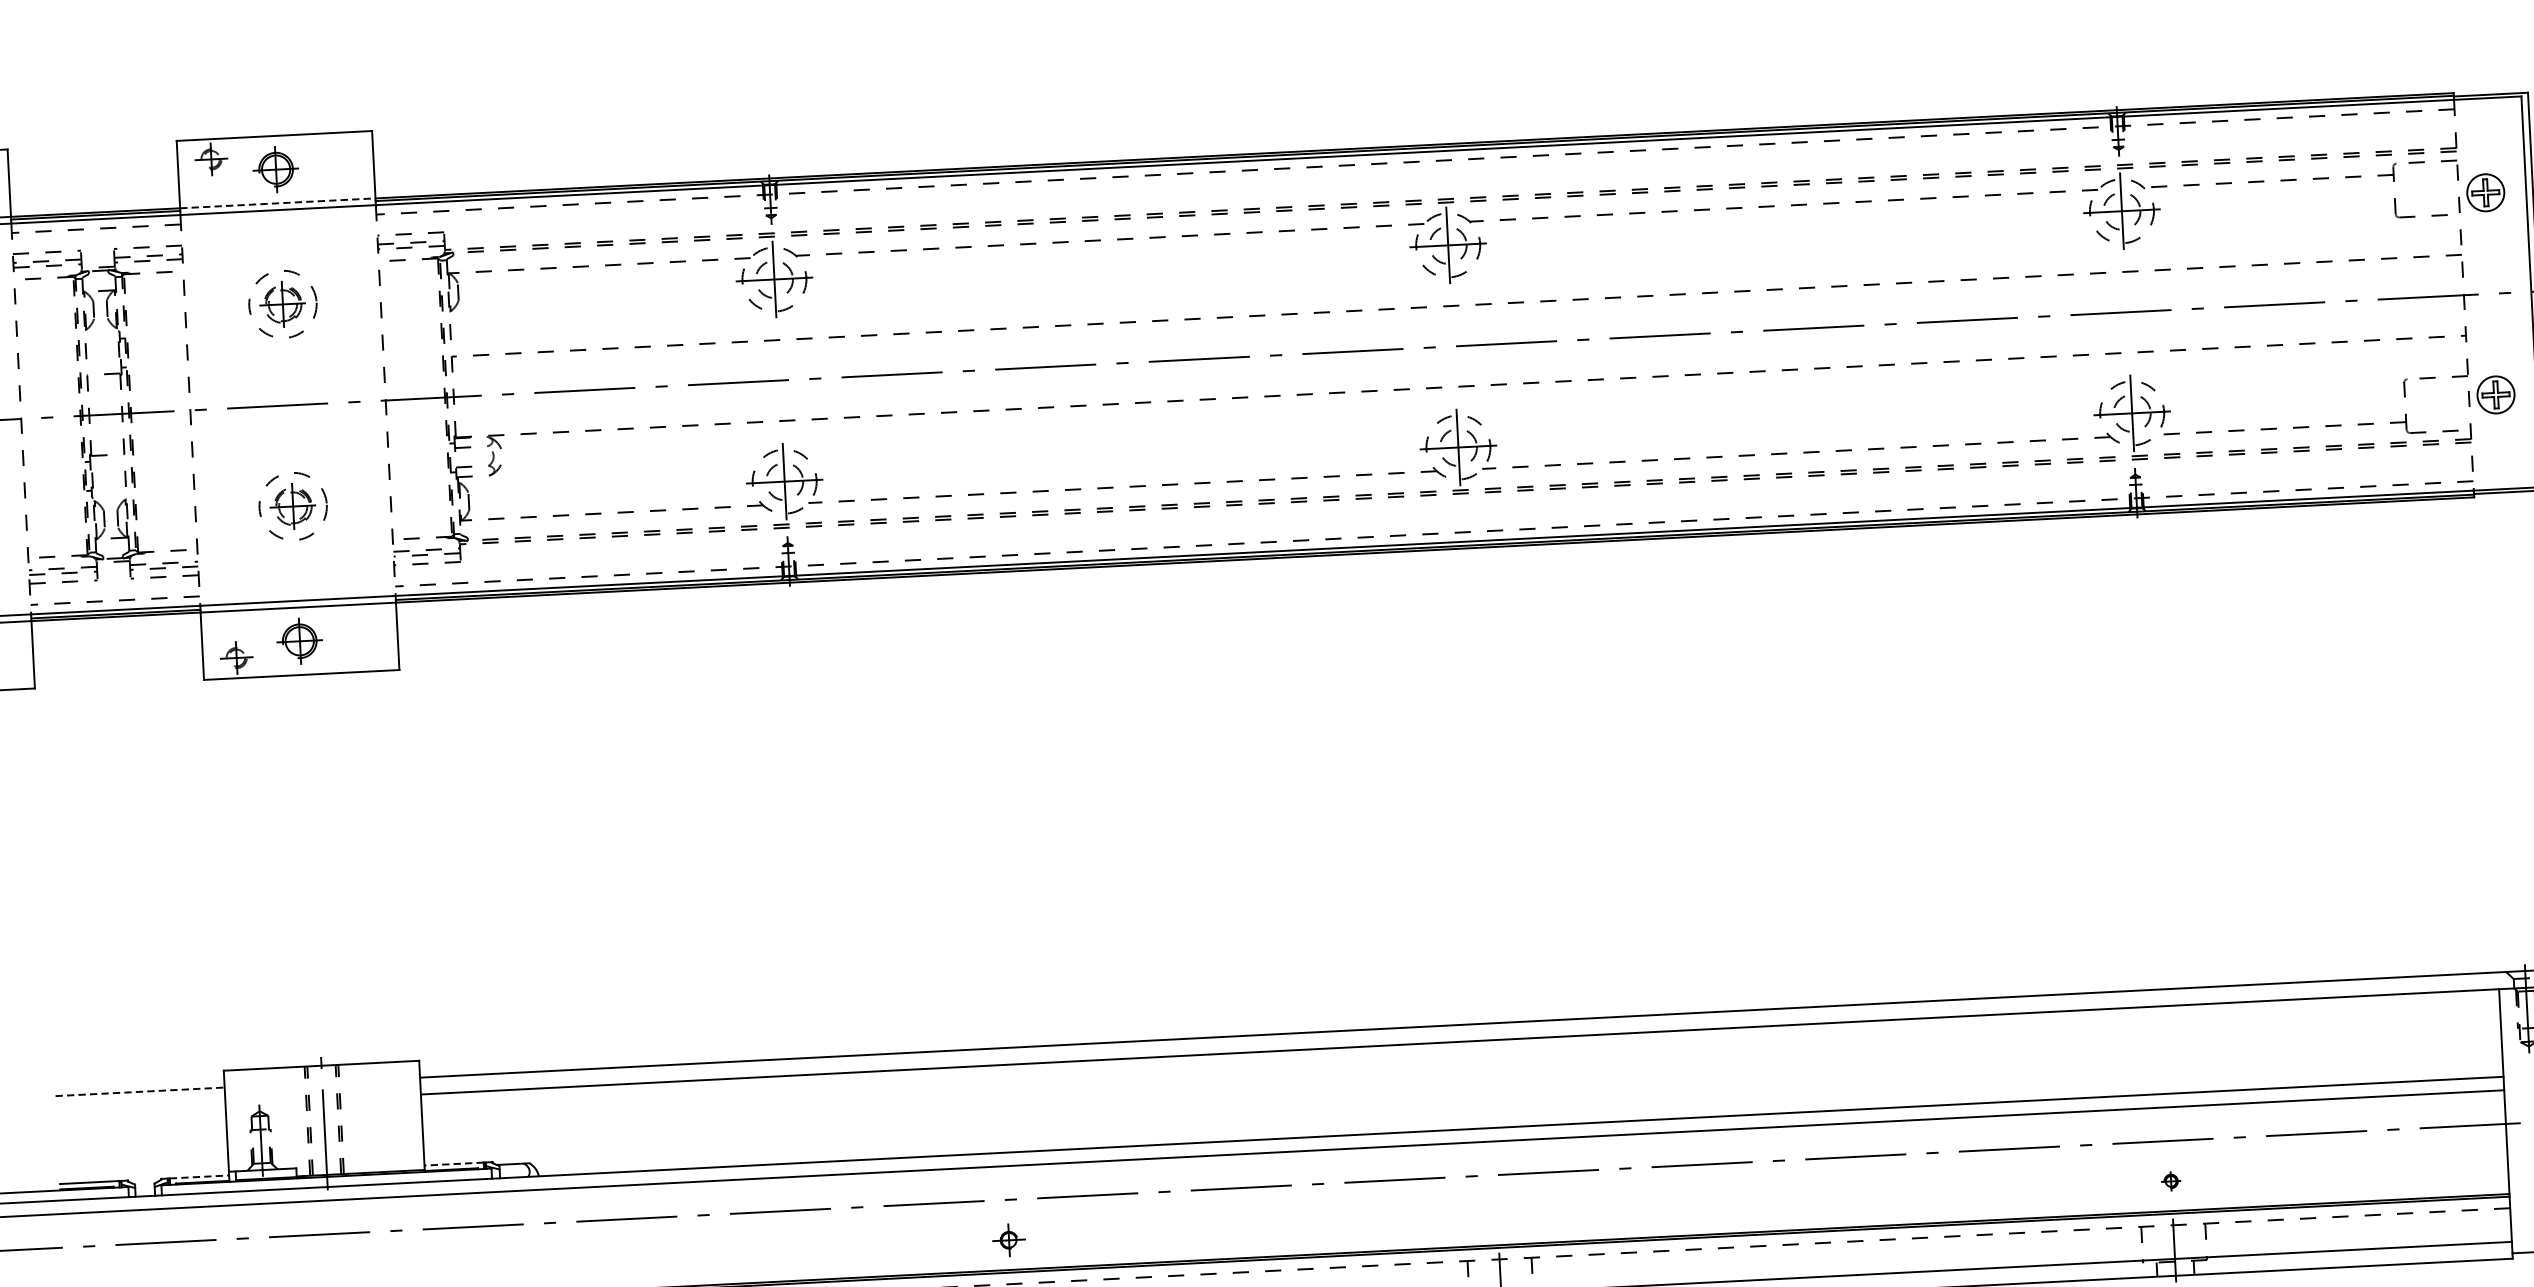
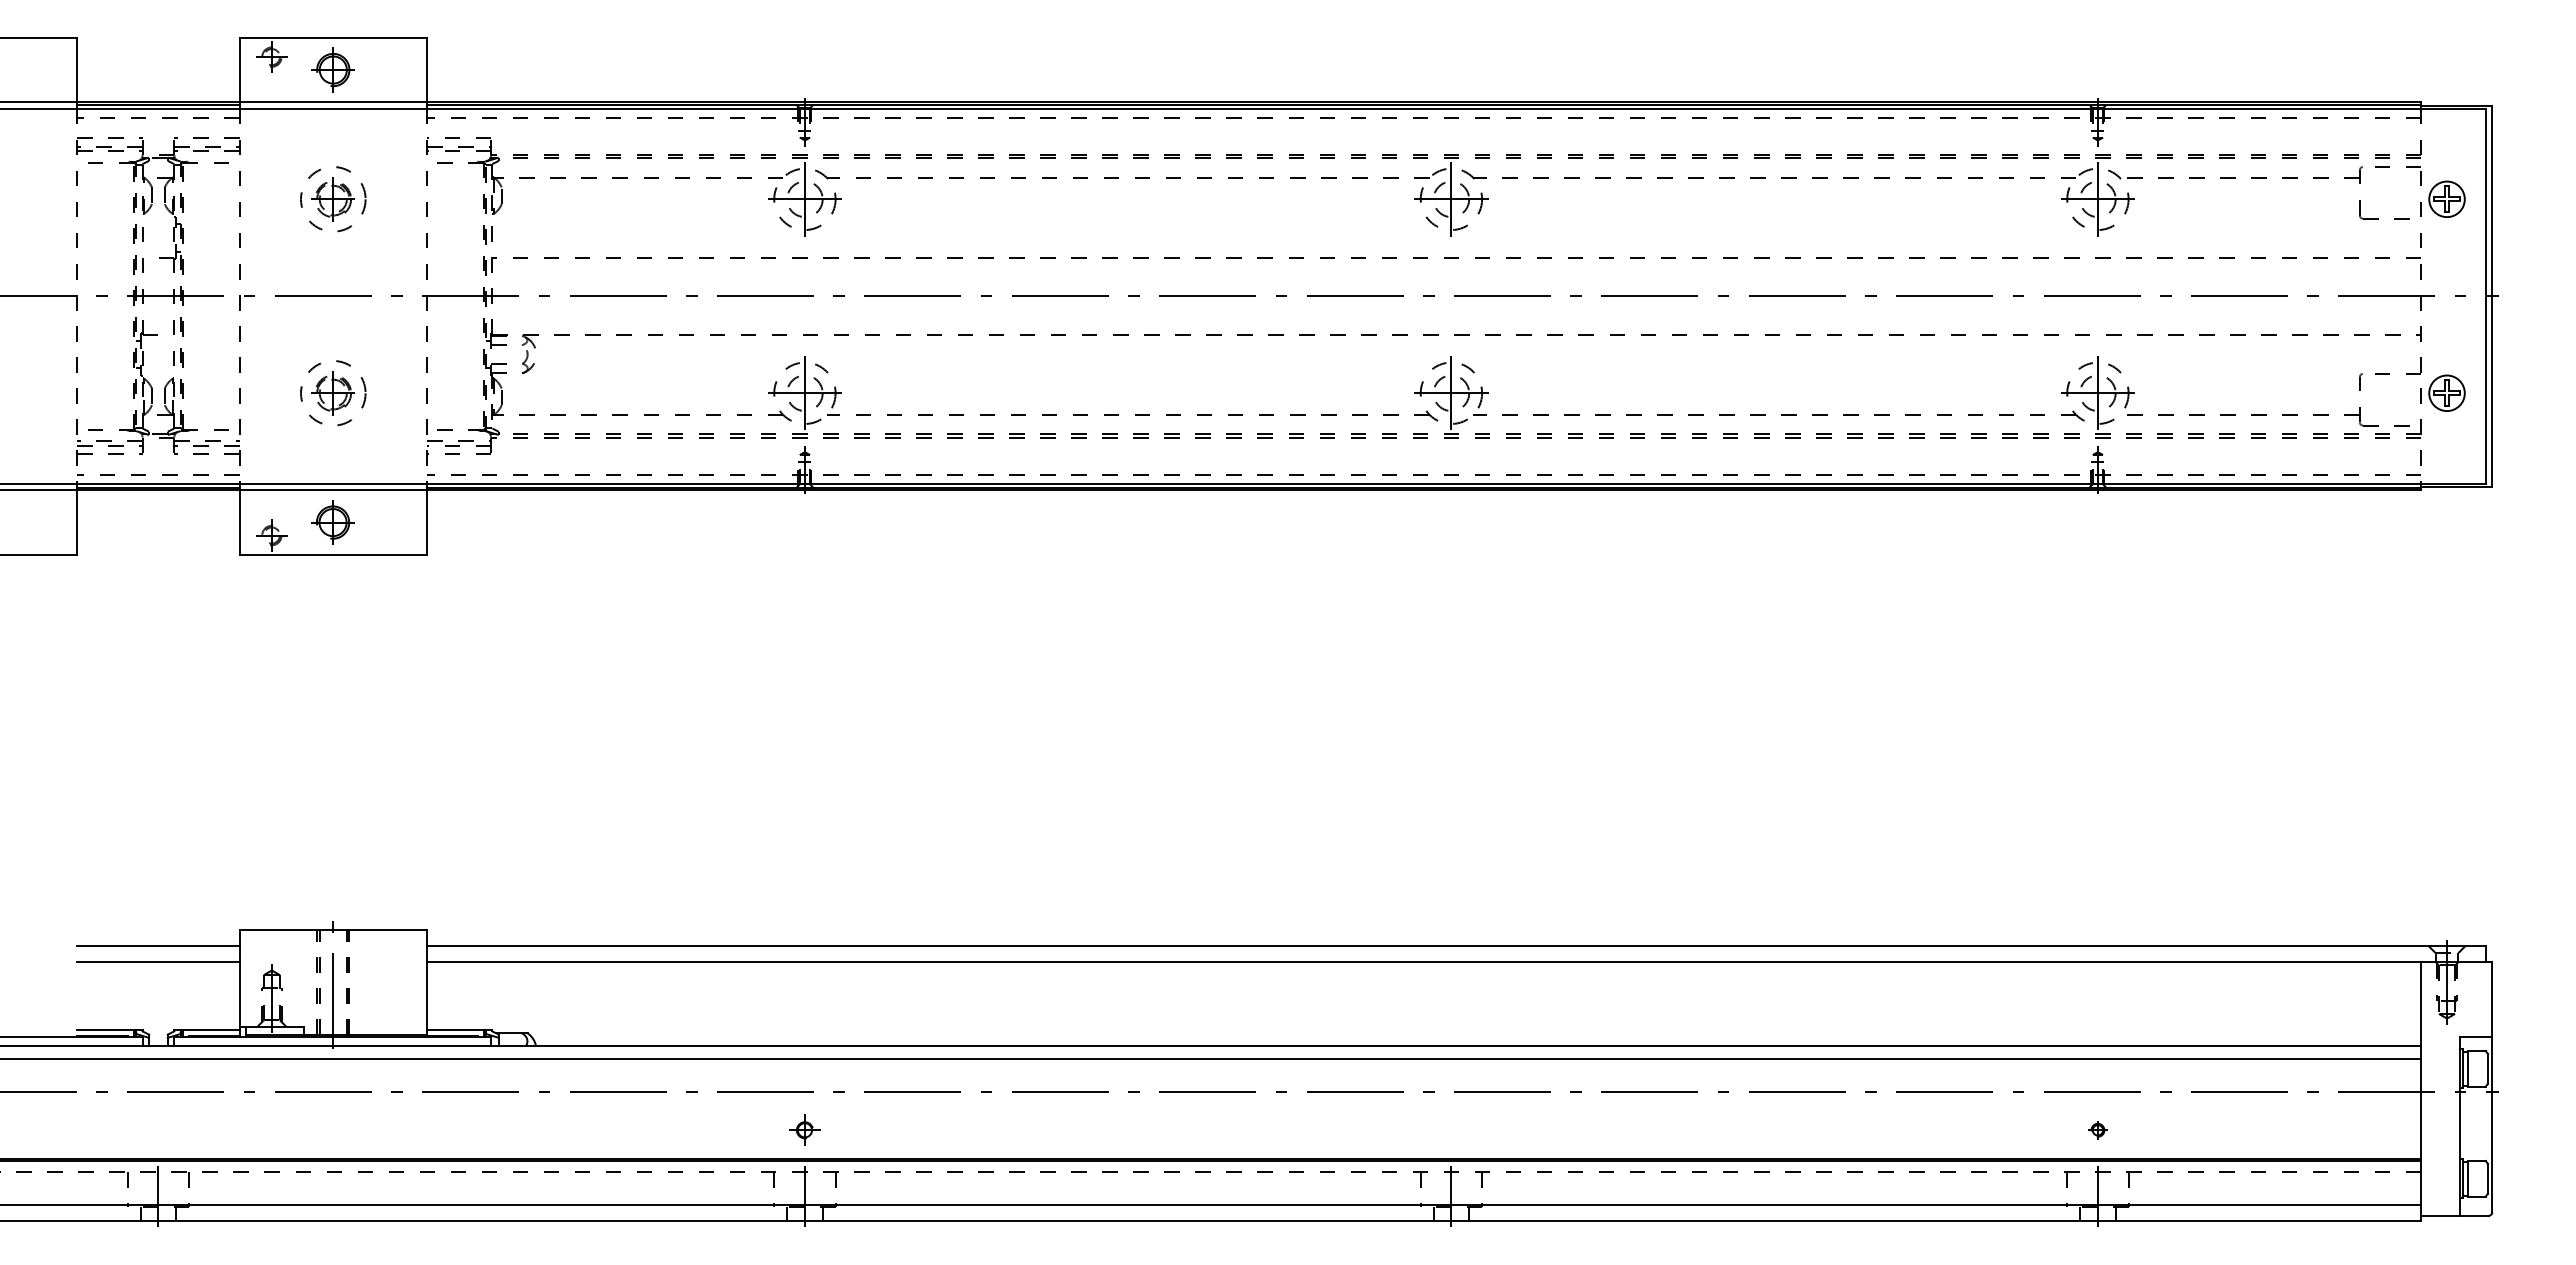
line: (278, 203) -> (333, 102), dashed -> solid
line: (140, 1092) -> (158, 946), dashed -> solid
line: (141, 1108) -> (158, 962), added
line: (454, 1164) -> (455, 1030), dashed -> solid
line: (199, 1177) -> (211, 1030), dashed -> solid
part: (1008, 1239) -> (804, 1129), moved

